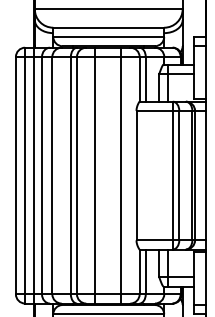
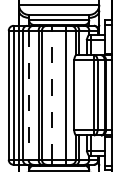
line: (94, 174) -> (51, 94), solid -> dashed
line: (52, 175) -> (28, 95), solid -> dashed

